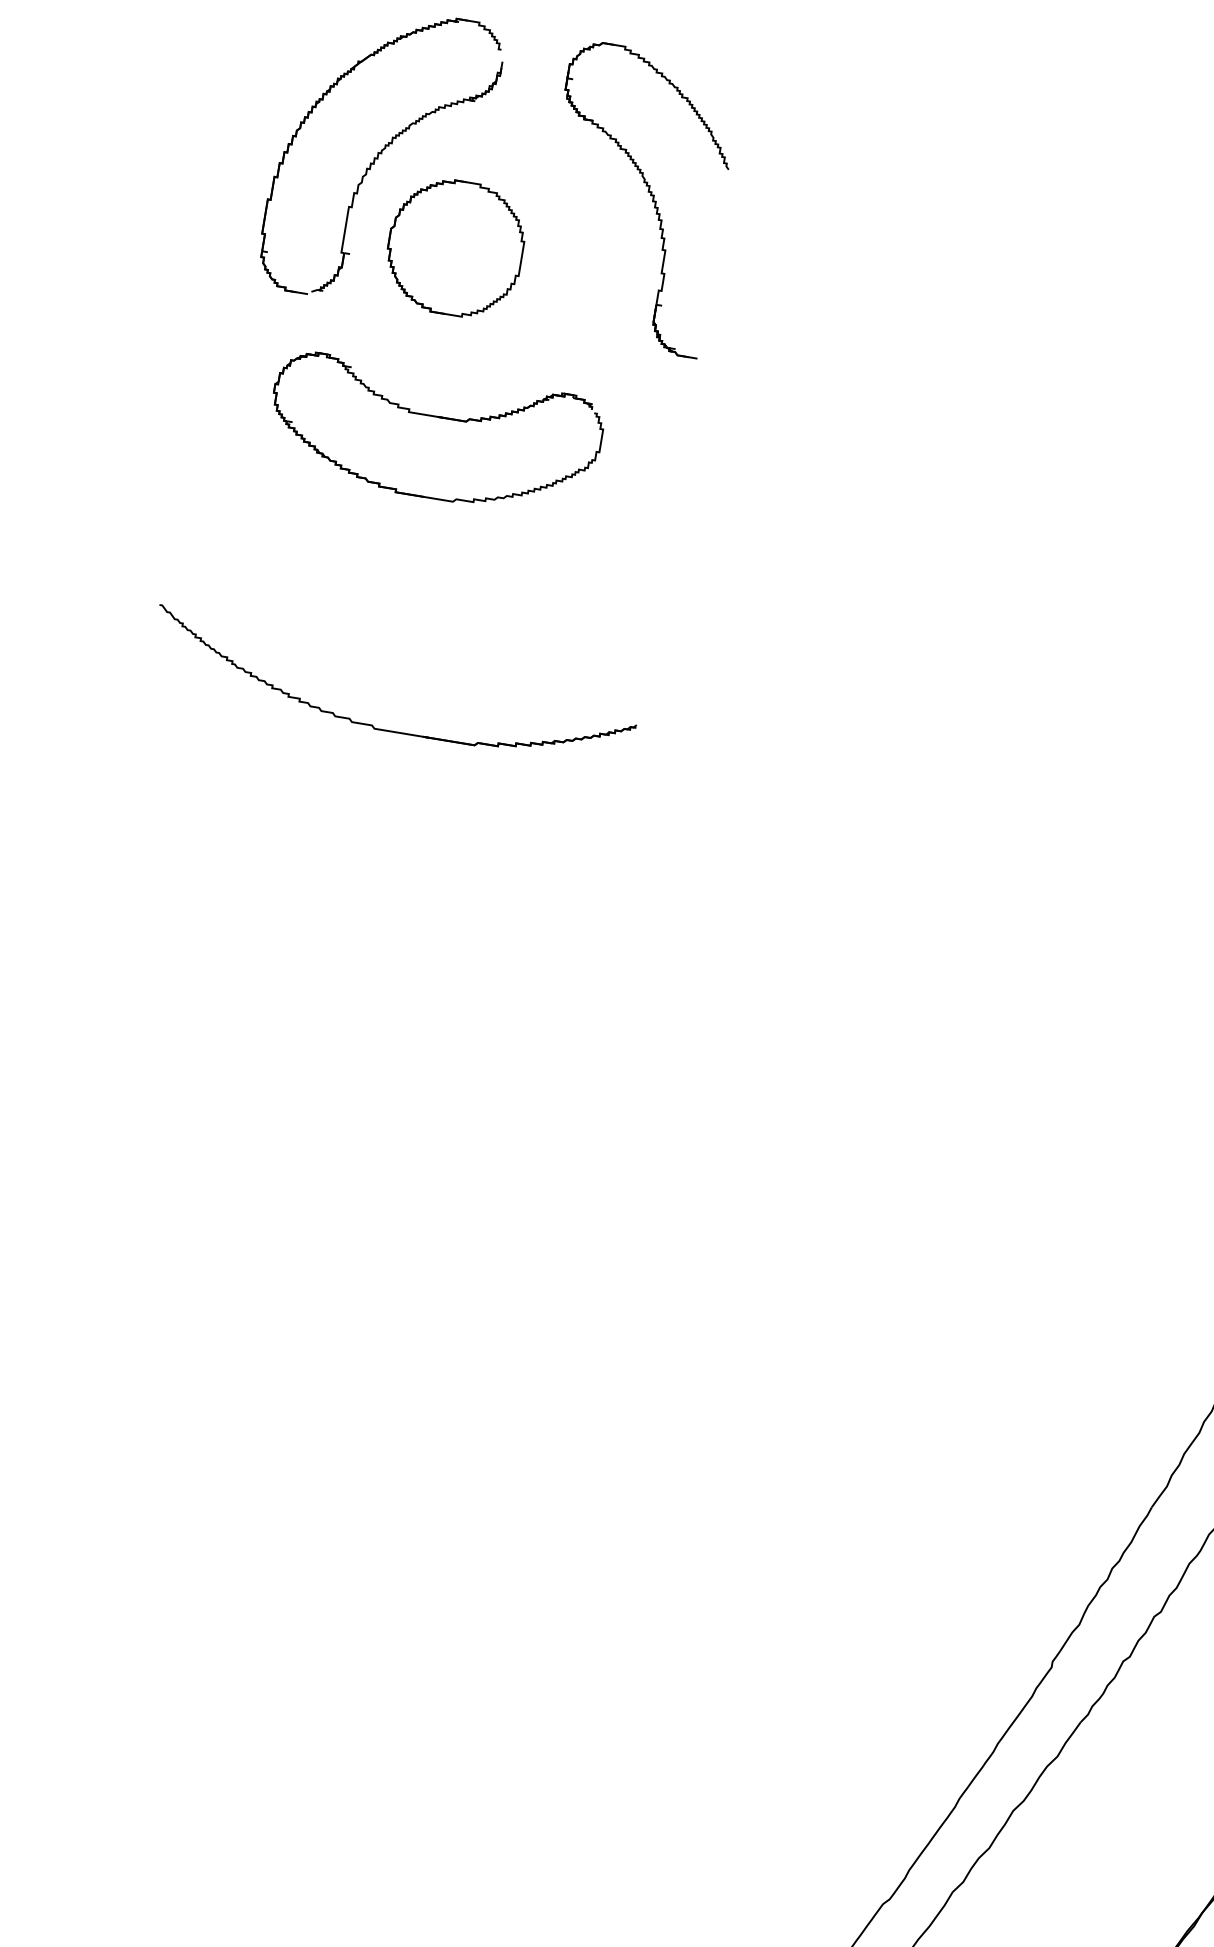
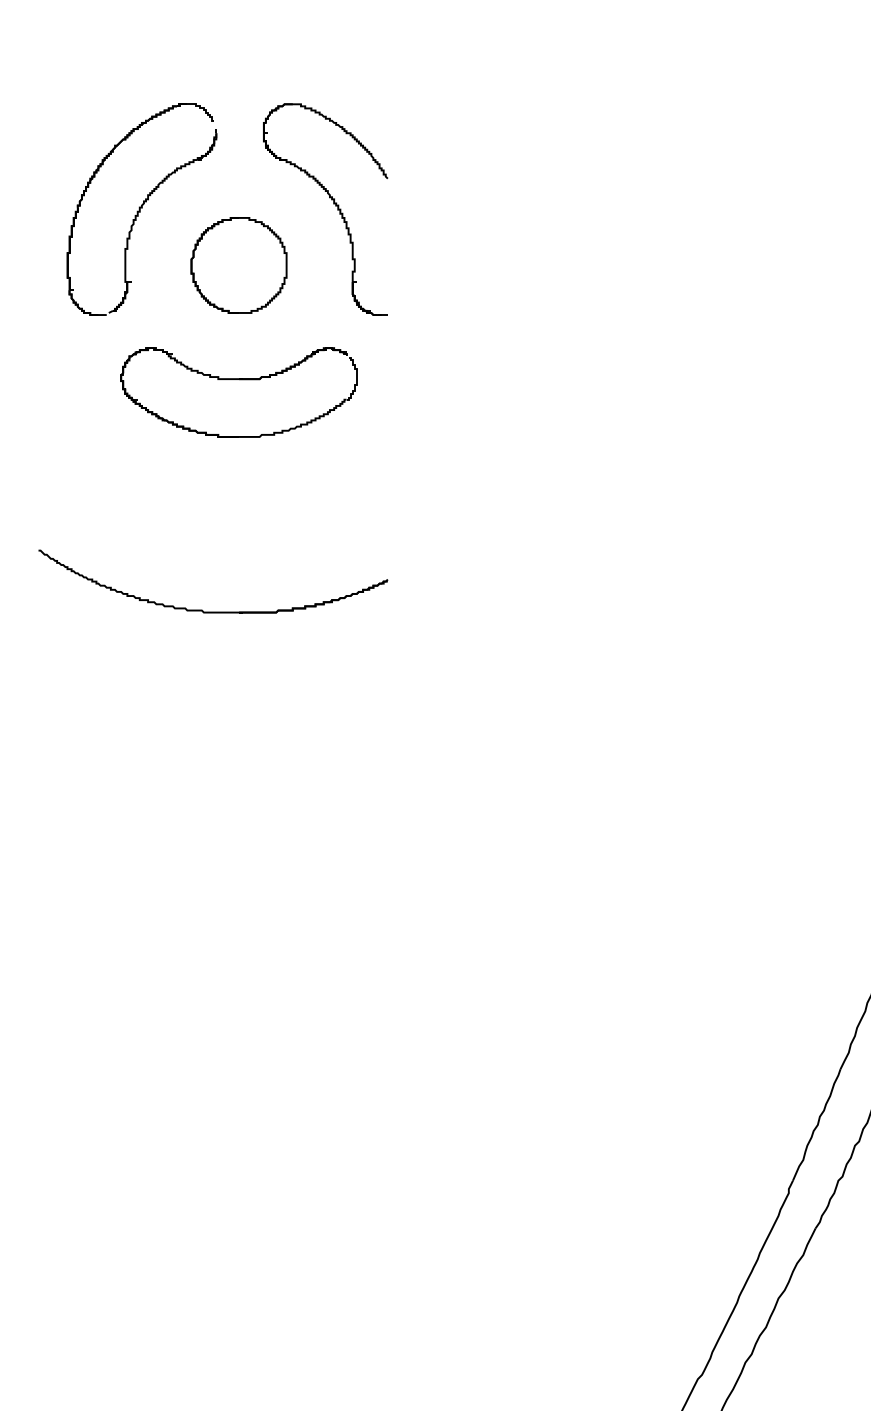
part: (454, 247) -> (238, 265), moved
part: (437, 418) -> (239, 380), moved

